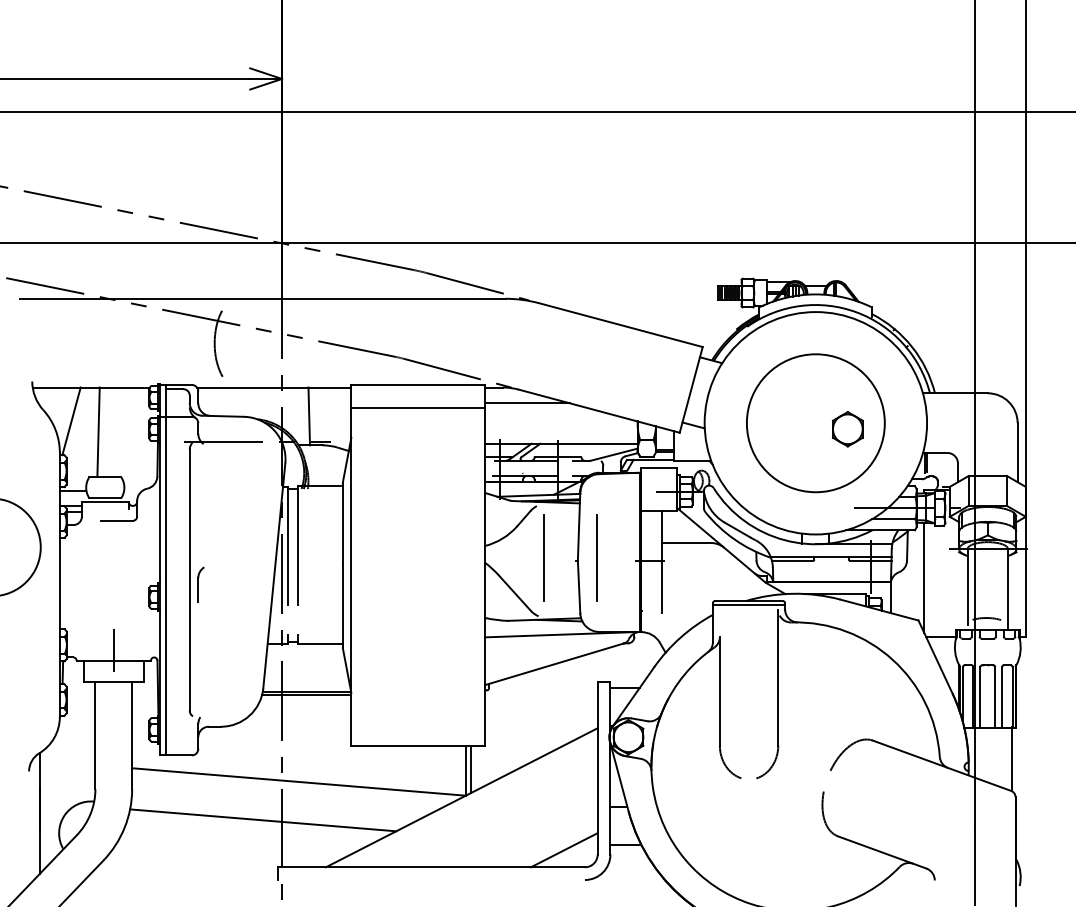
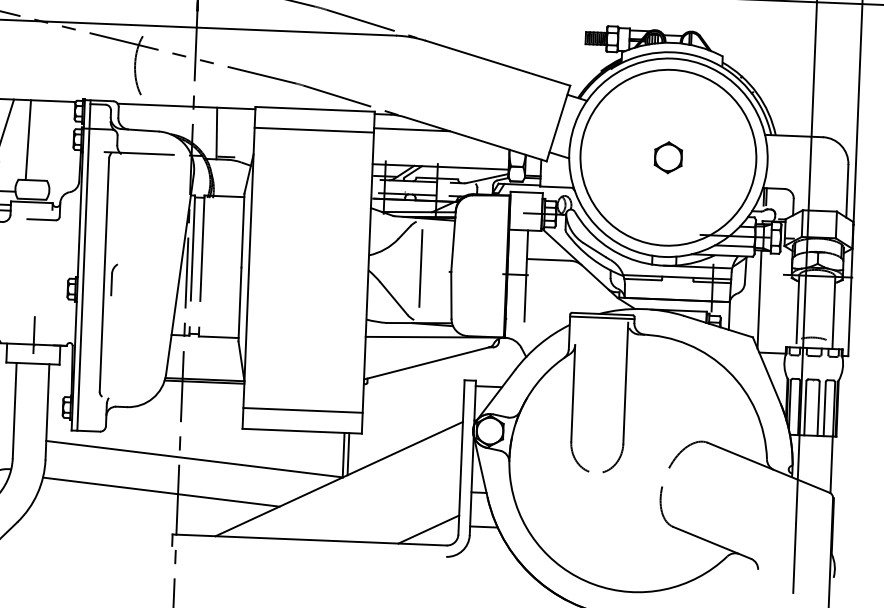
circle: (815, 422) -> (668, 157), size x1.43
part: (847, 429) -> (668, 157), moved
line: (596, 557) -> (467, 269), removed
line: (418, 722) -> (303, 410), added

